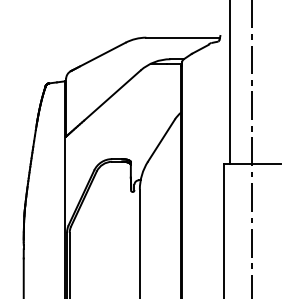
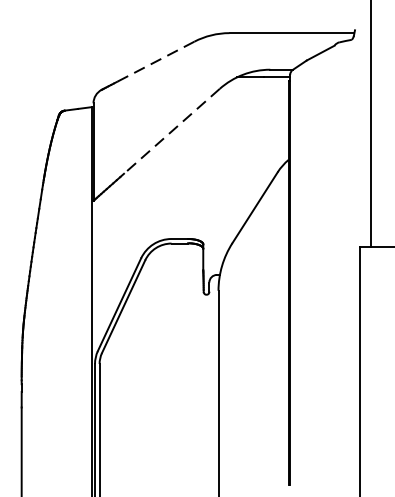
line: (102, 54) -> (155, 61), solid -> dashed
line: (112, 95) -> (172, 131), solid -> dashed

